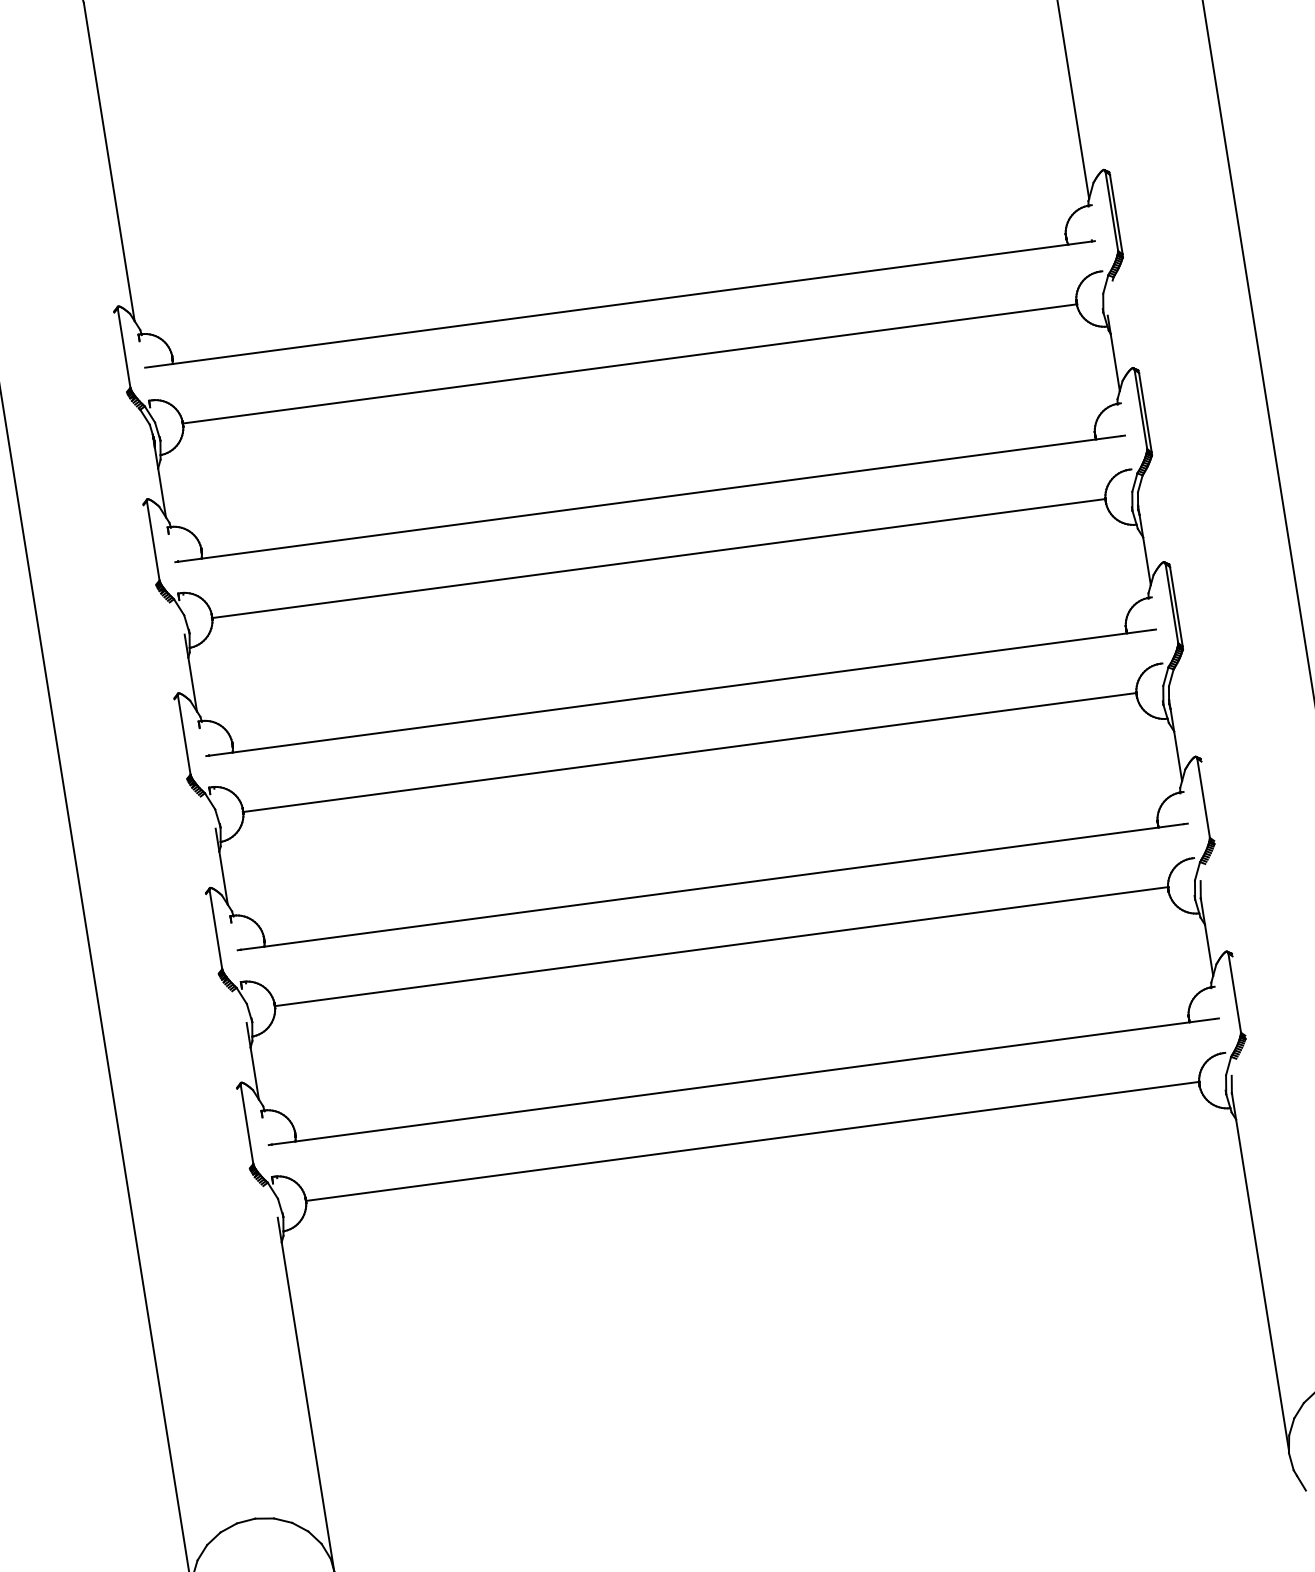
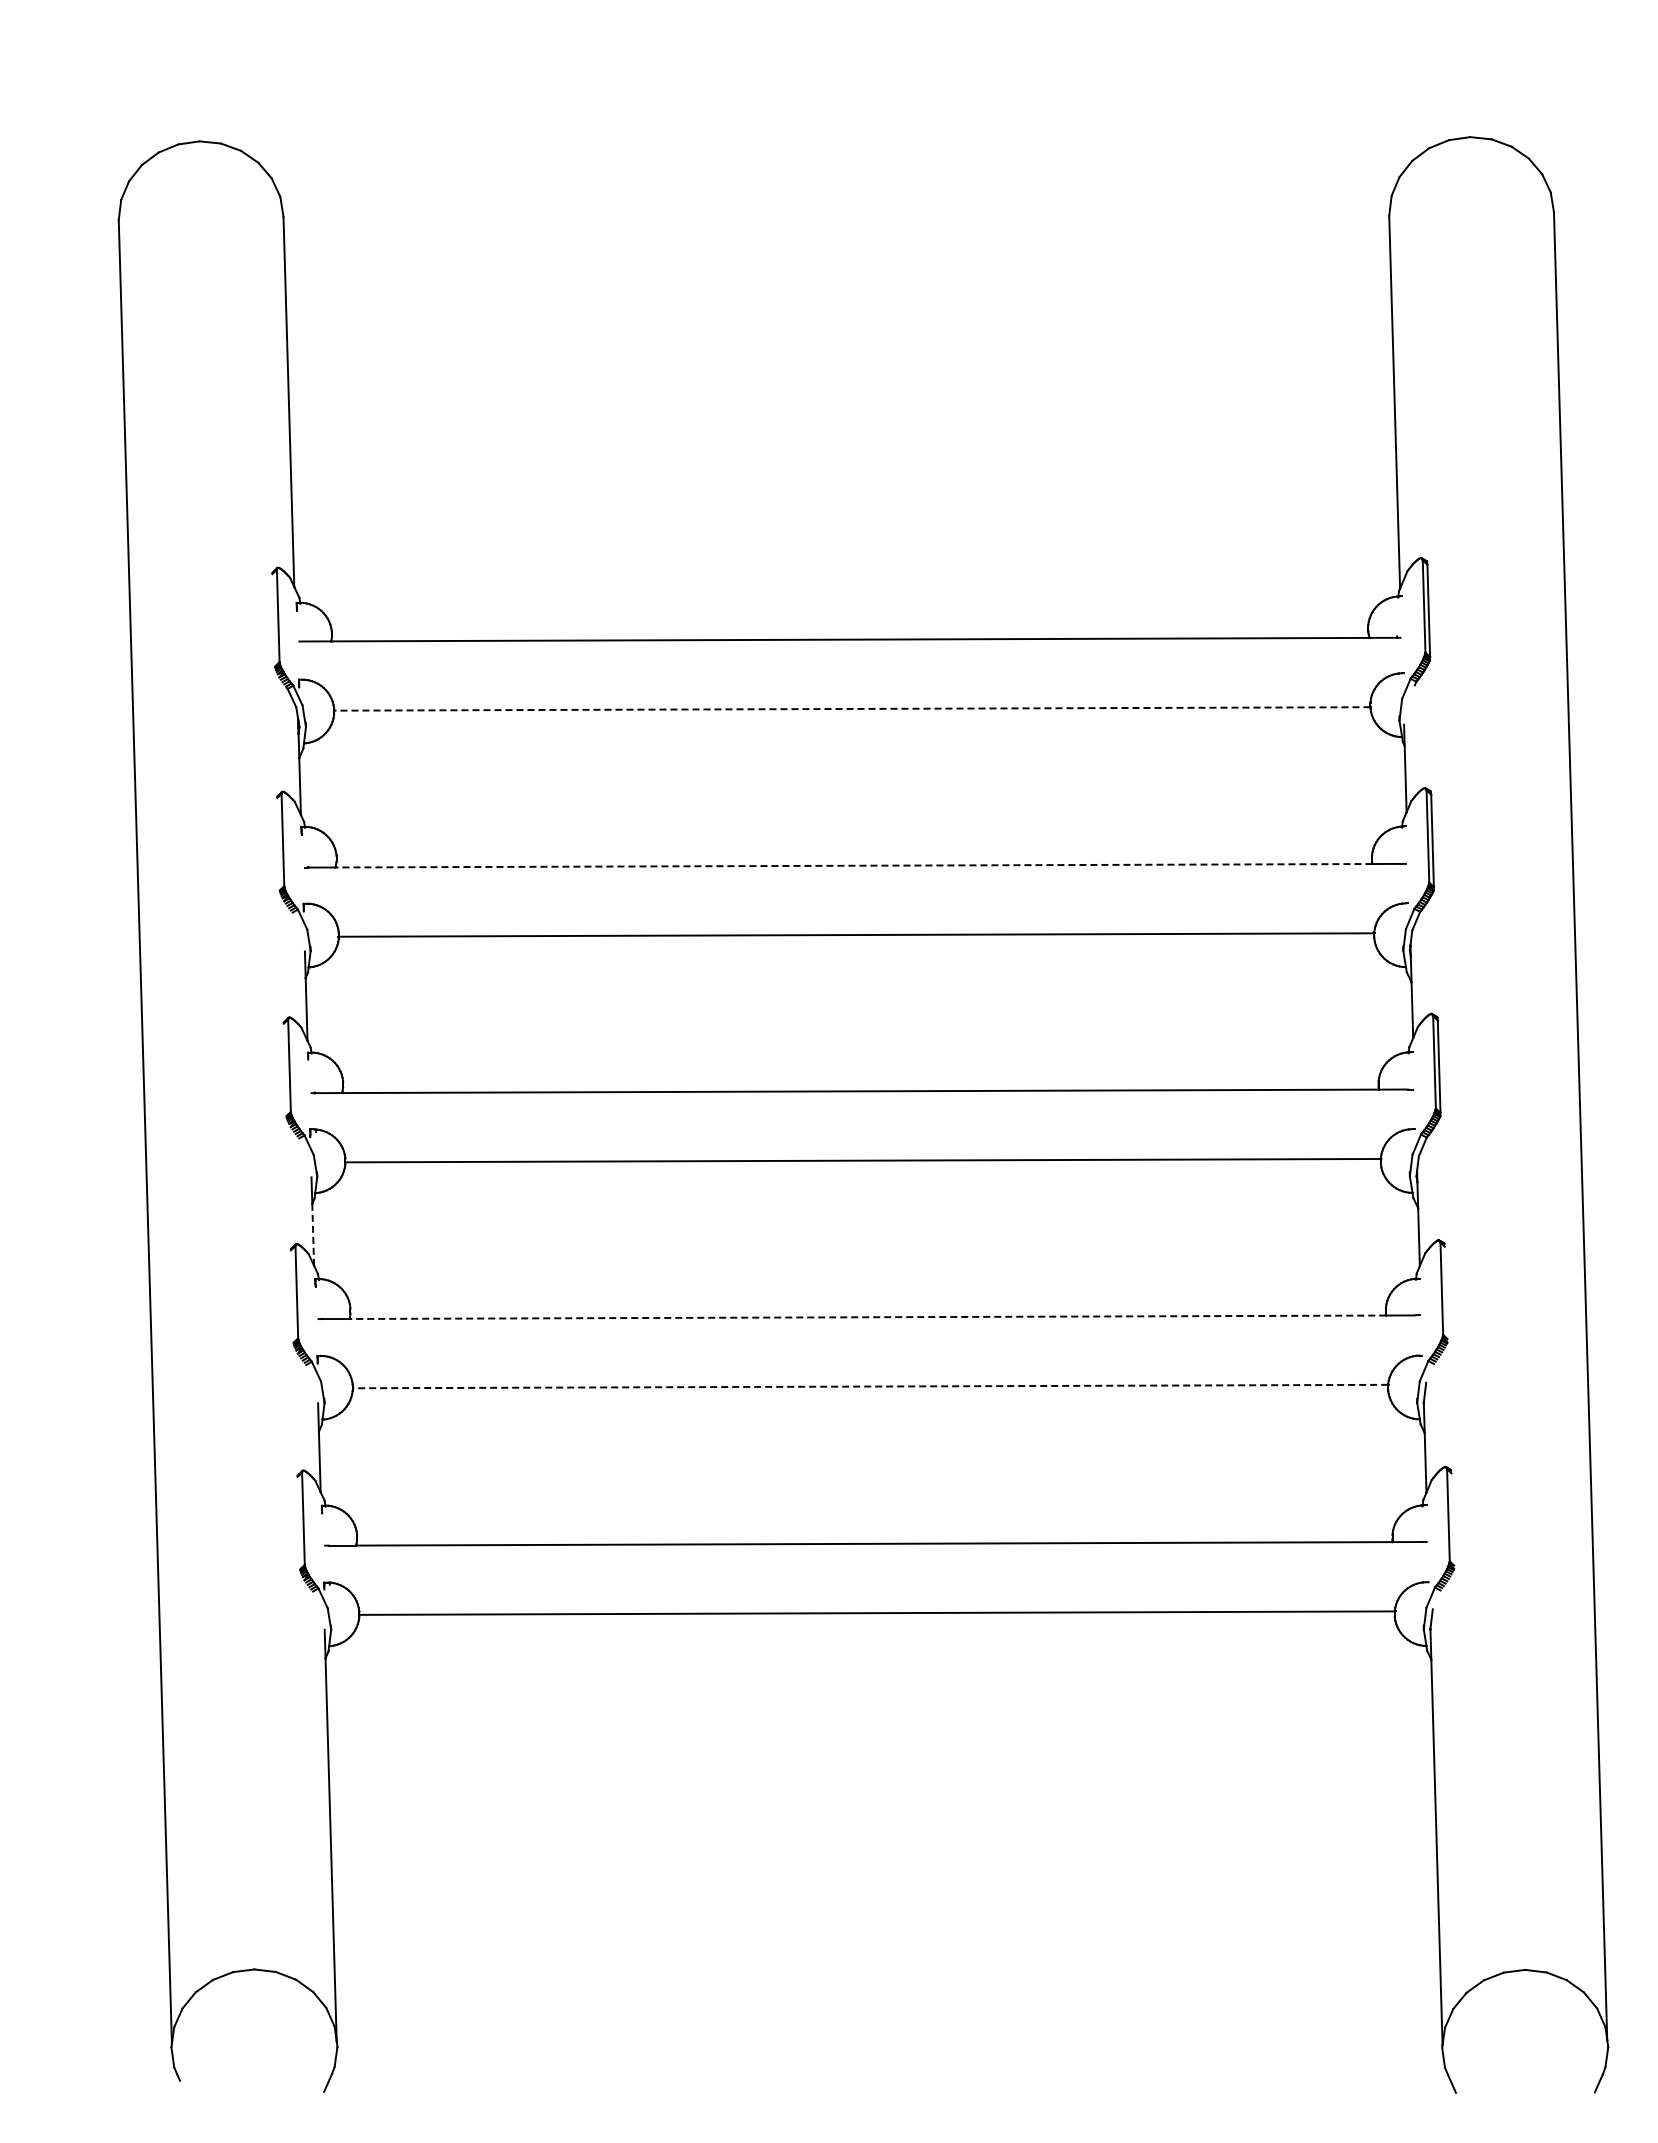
line: (629, 363) -> (851, 708), solid -> dashed
line: (648, 498) -> (853, 865), solid -> dashed
line: (223, 877) -> (313, 1234), solid -> dashed
line: (711, 887) -> (867, 1317), solid -> dashed
line: (721, 946) -> (870, 1386), solid -> dashed

